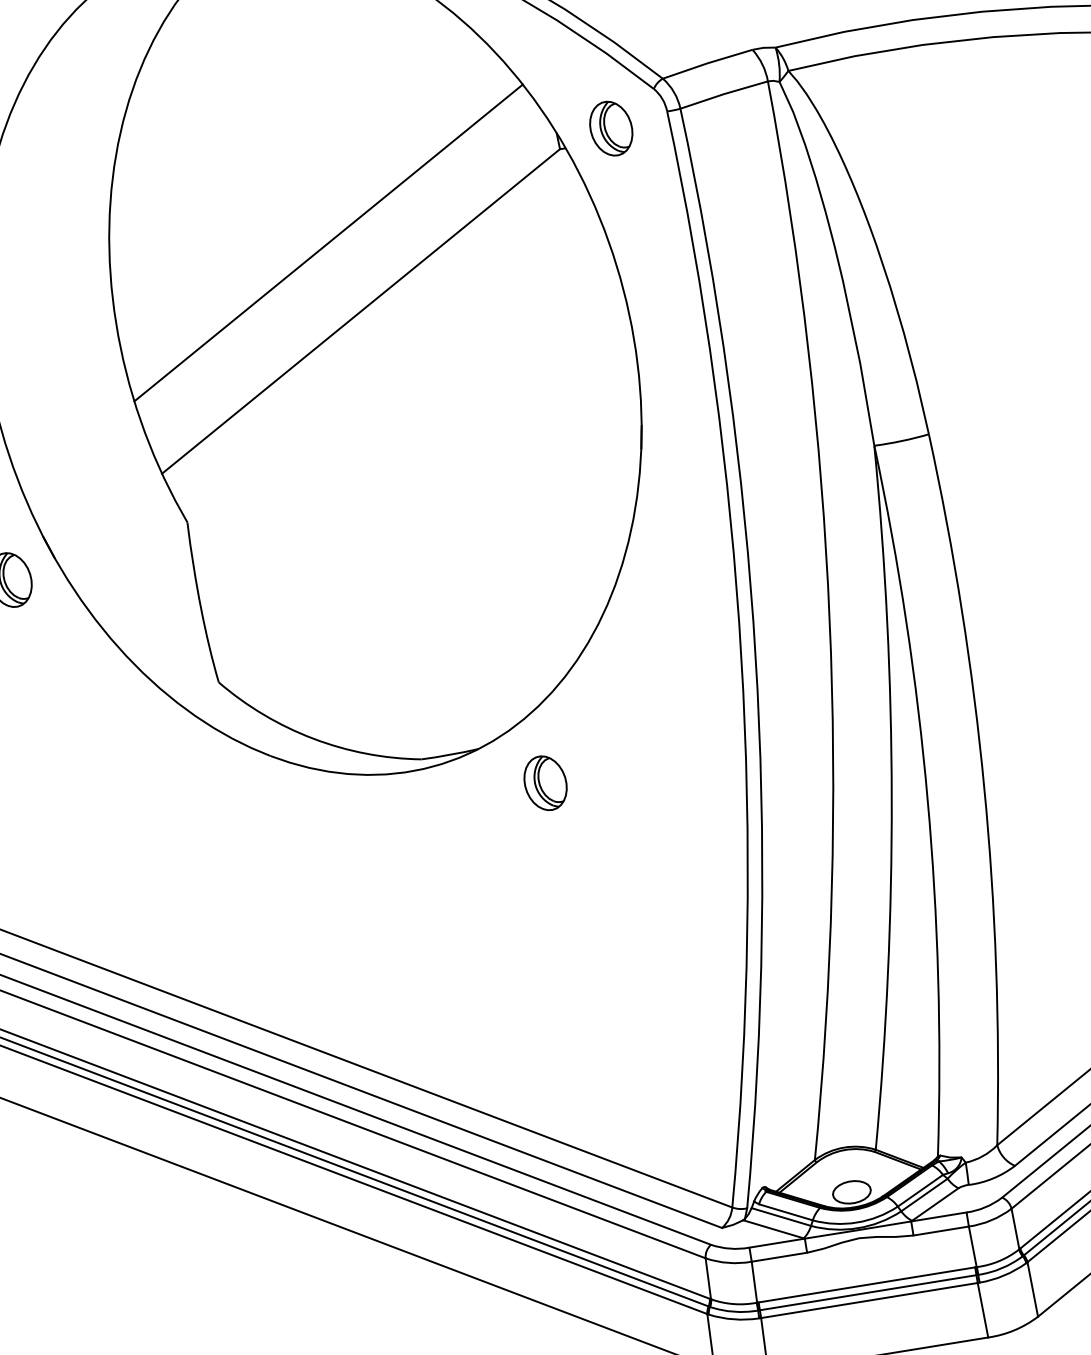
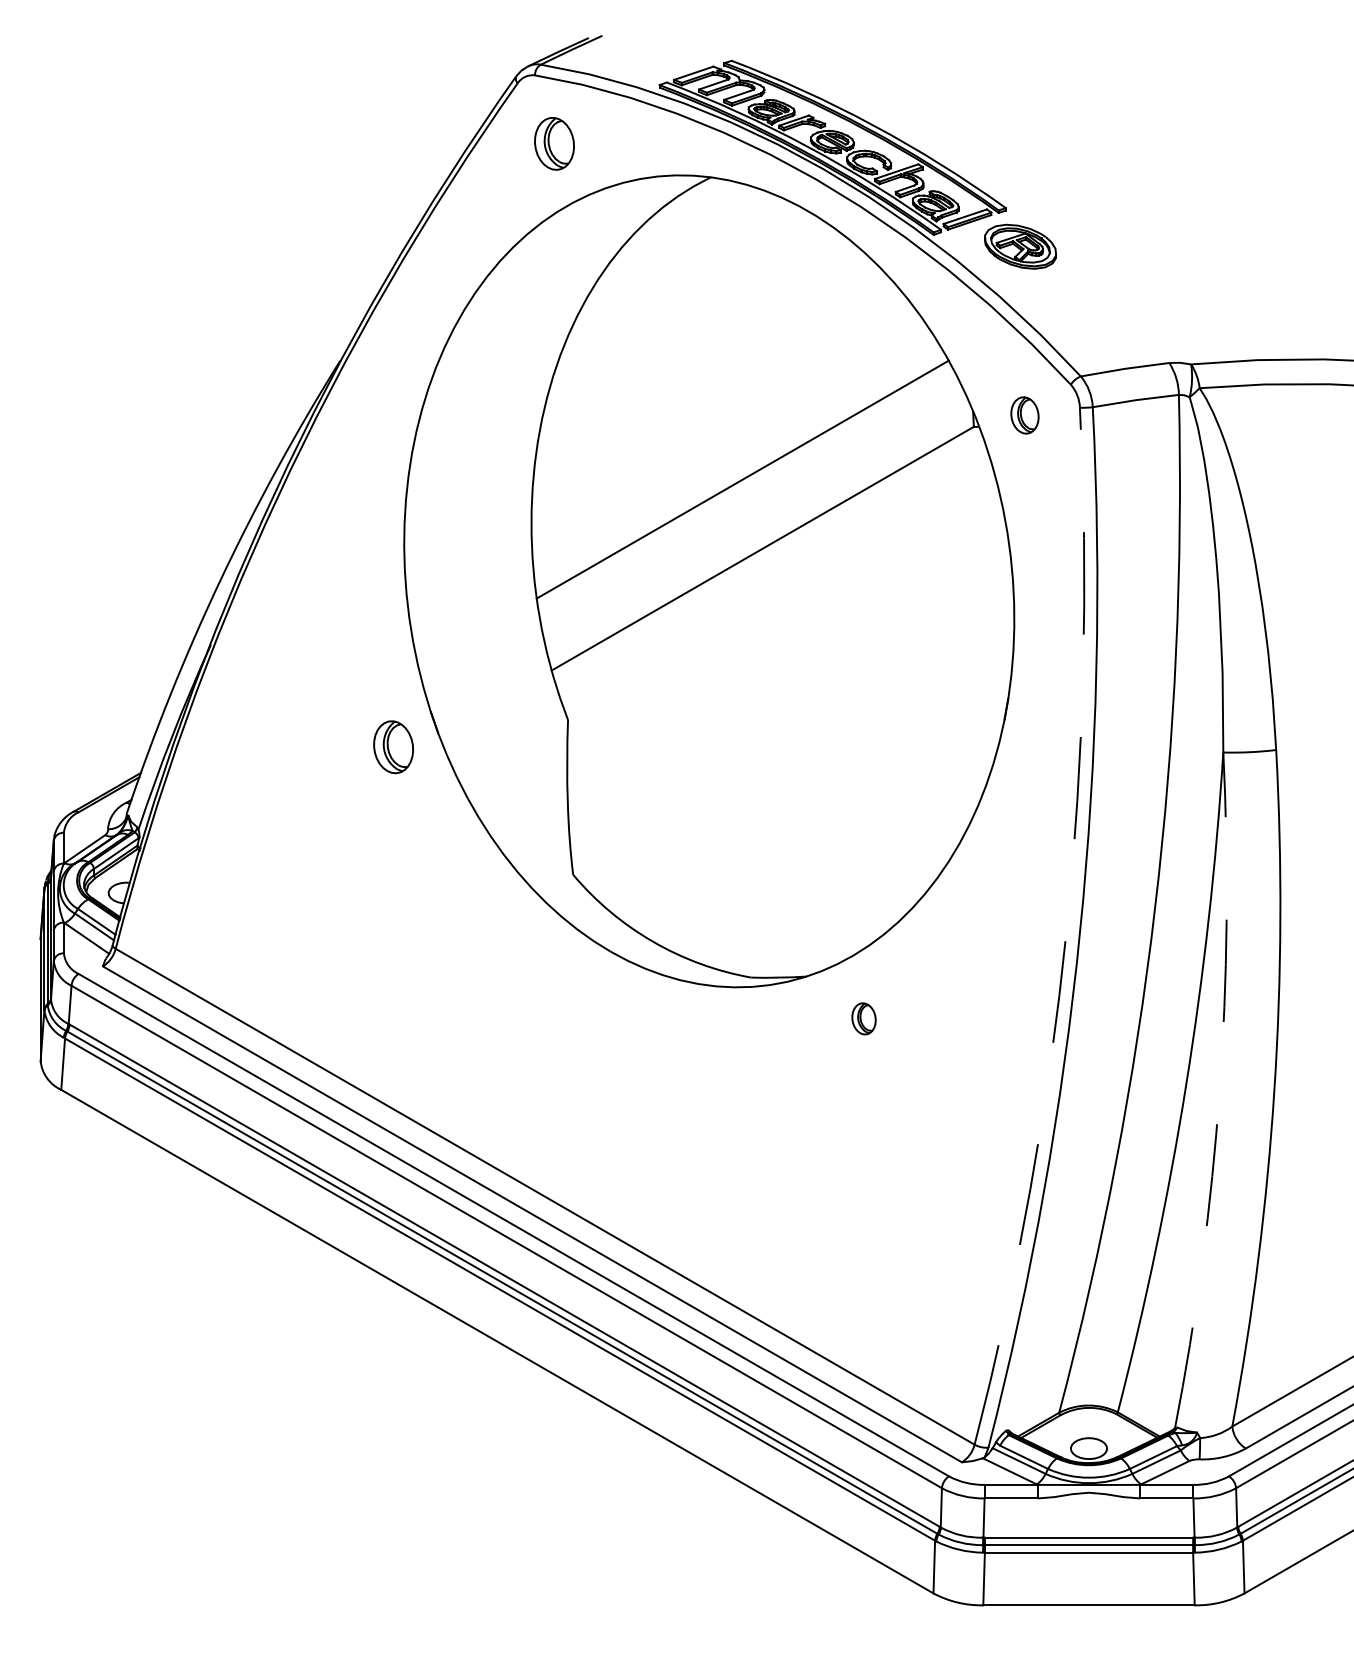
part: (610, 128) -> (1024, 415), size x0.7
arc: (741, 657) -> (1066, 930), solid -> dashed
part: (544, 783) -> (863, 1018), size x0.6
arc: (927, 798) -> (1219, 1091), solid -> dashed

